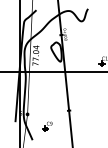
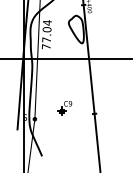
part: (47, 126) -> (64, 107), moved

